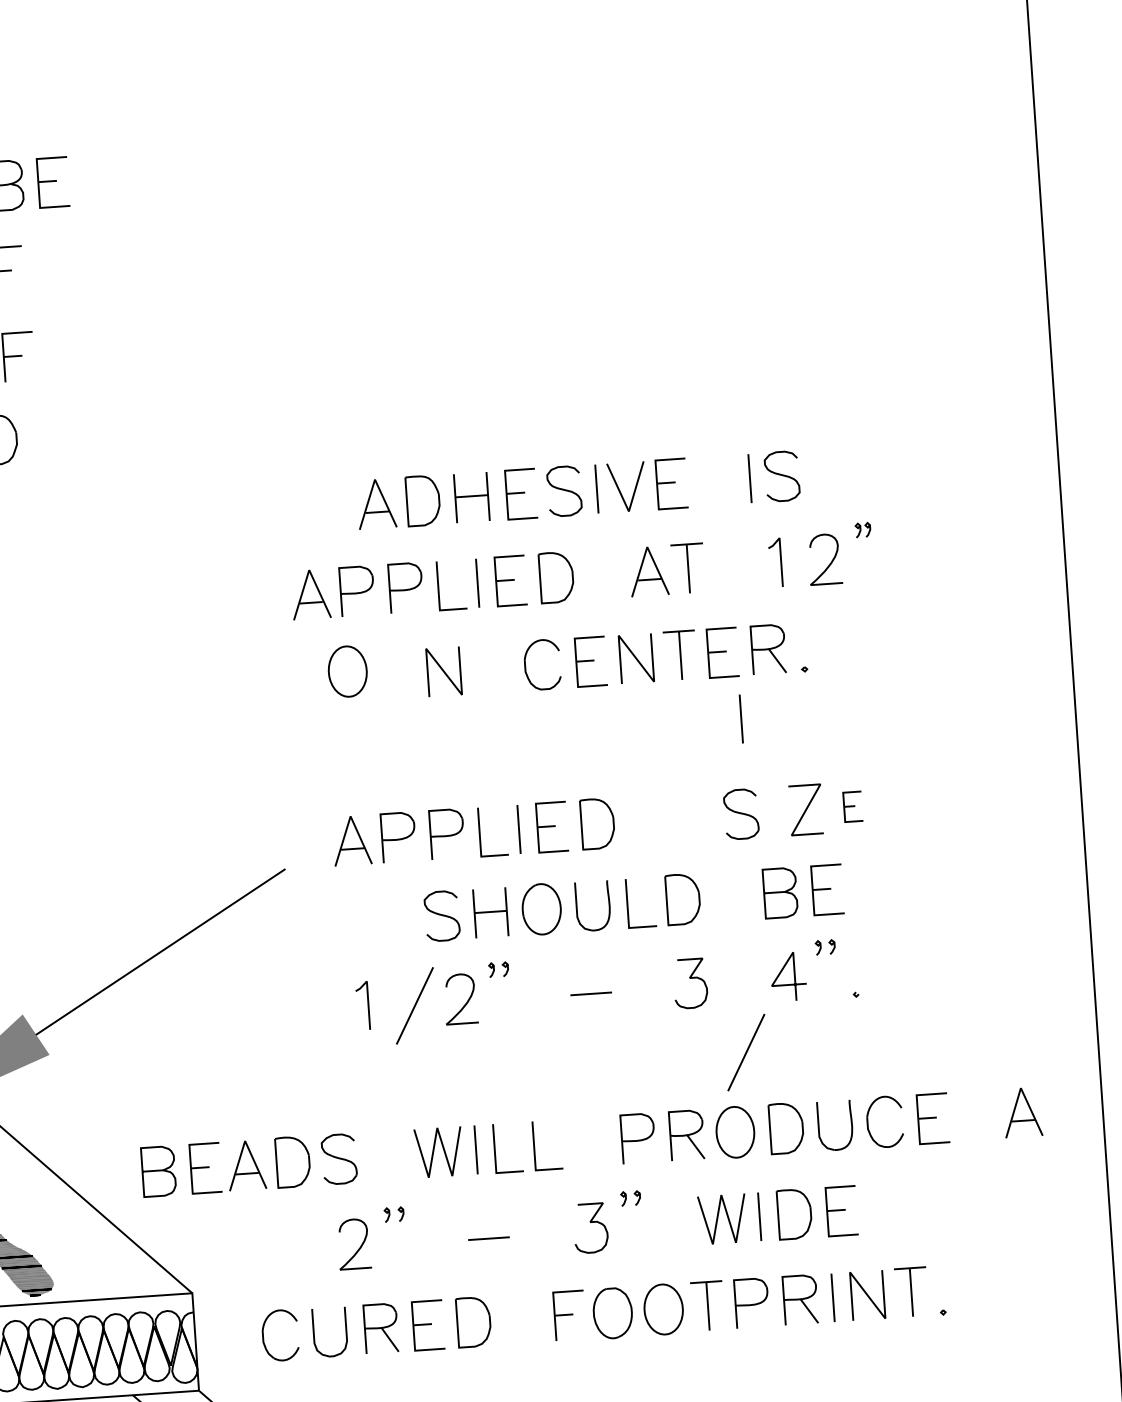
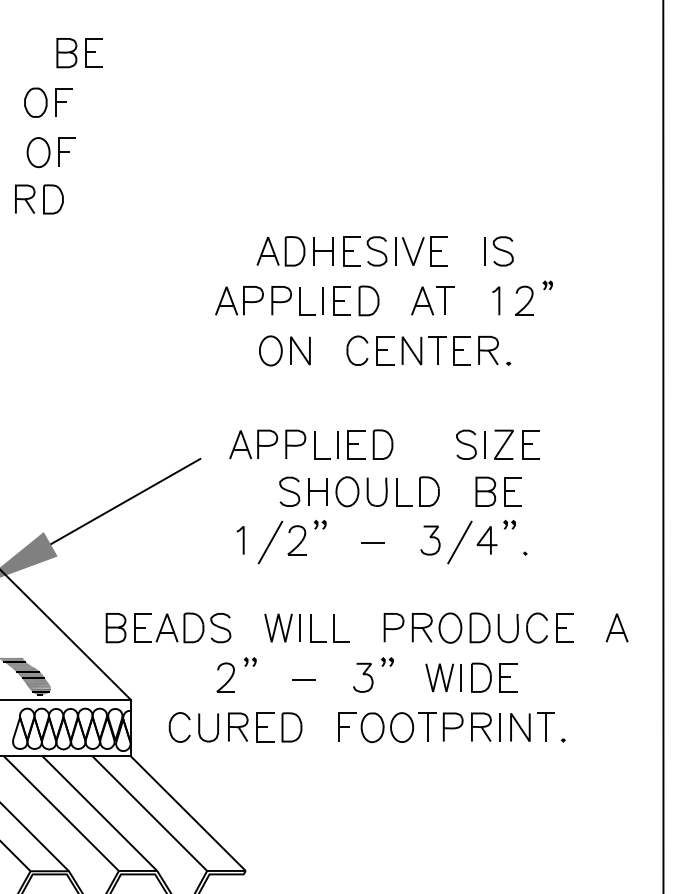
part: (347, 670) -> (270, 350), moved
line: (740, 718) -> (484, 444), moved
part: (851, 806) -> (530, 444), size x1.67
line: (745, 1052) -> (459, 542), moved

